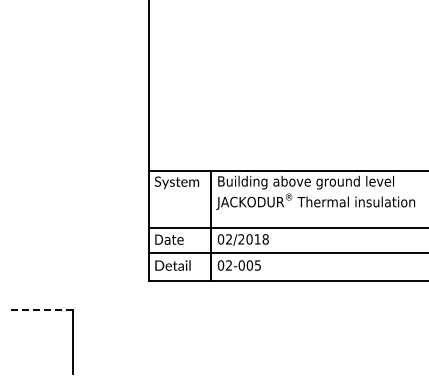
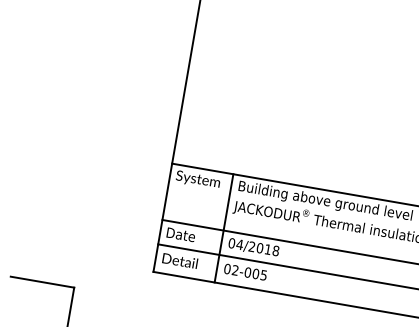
text: (228, 239) -> (239, 244), 02/2018 -> 04/2018
line: (40, 309) -> (42, 281), dashed -> solid

